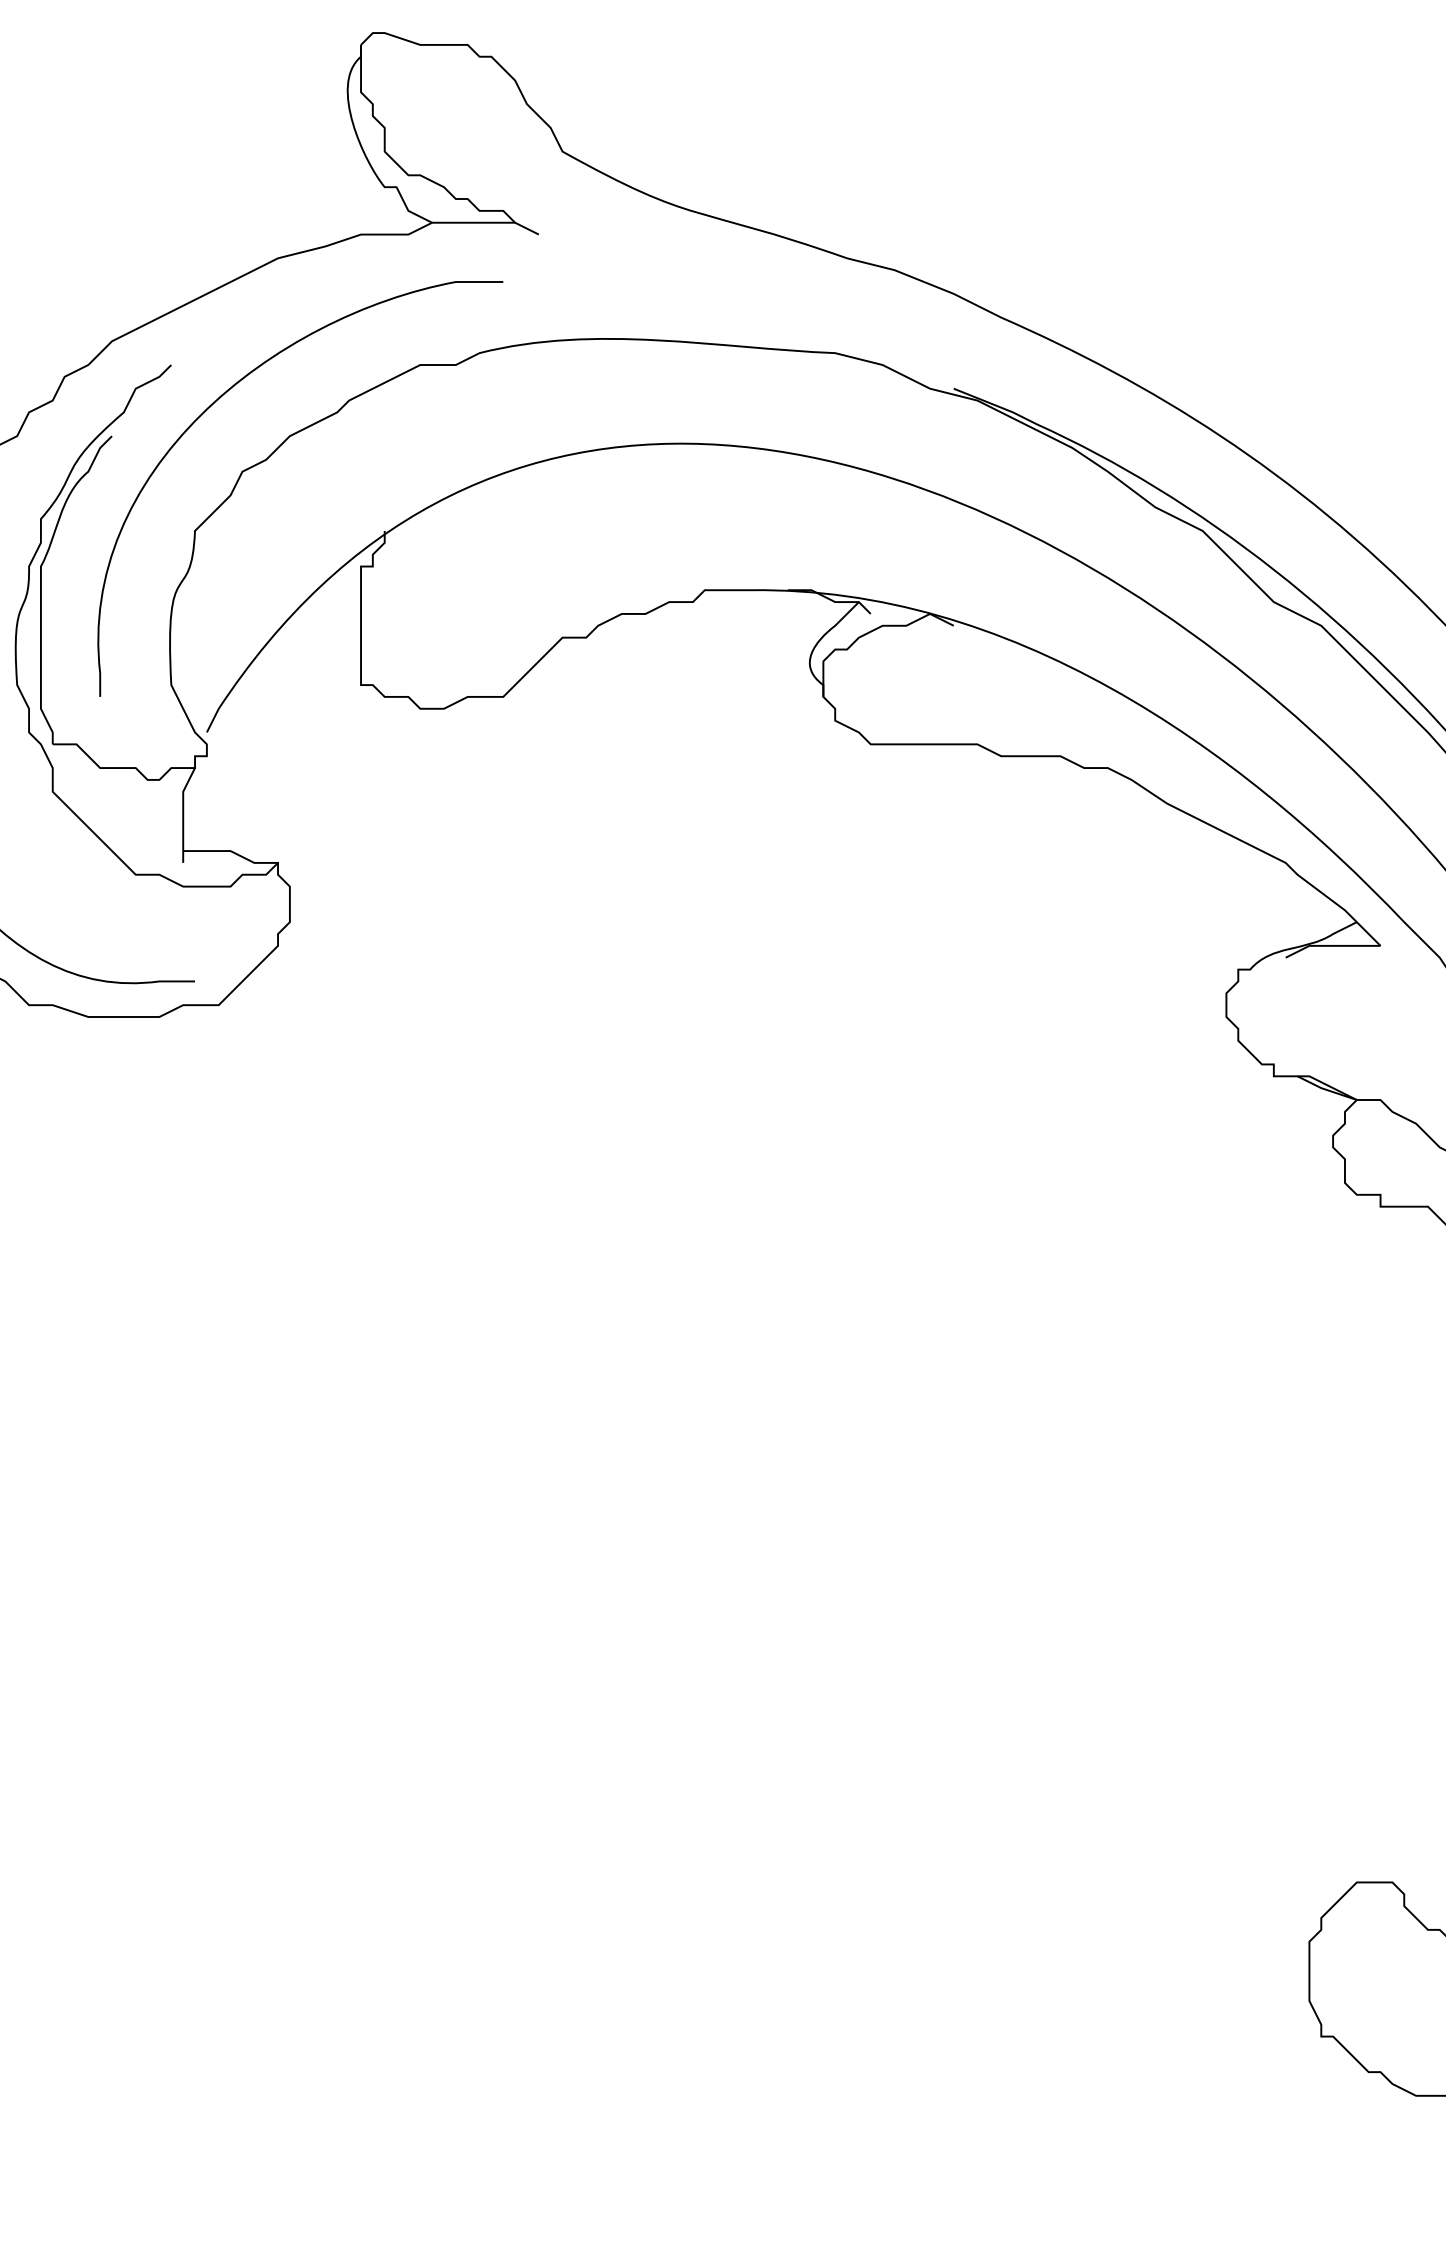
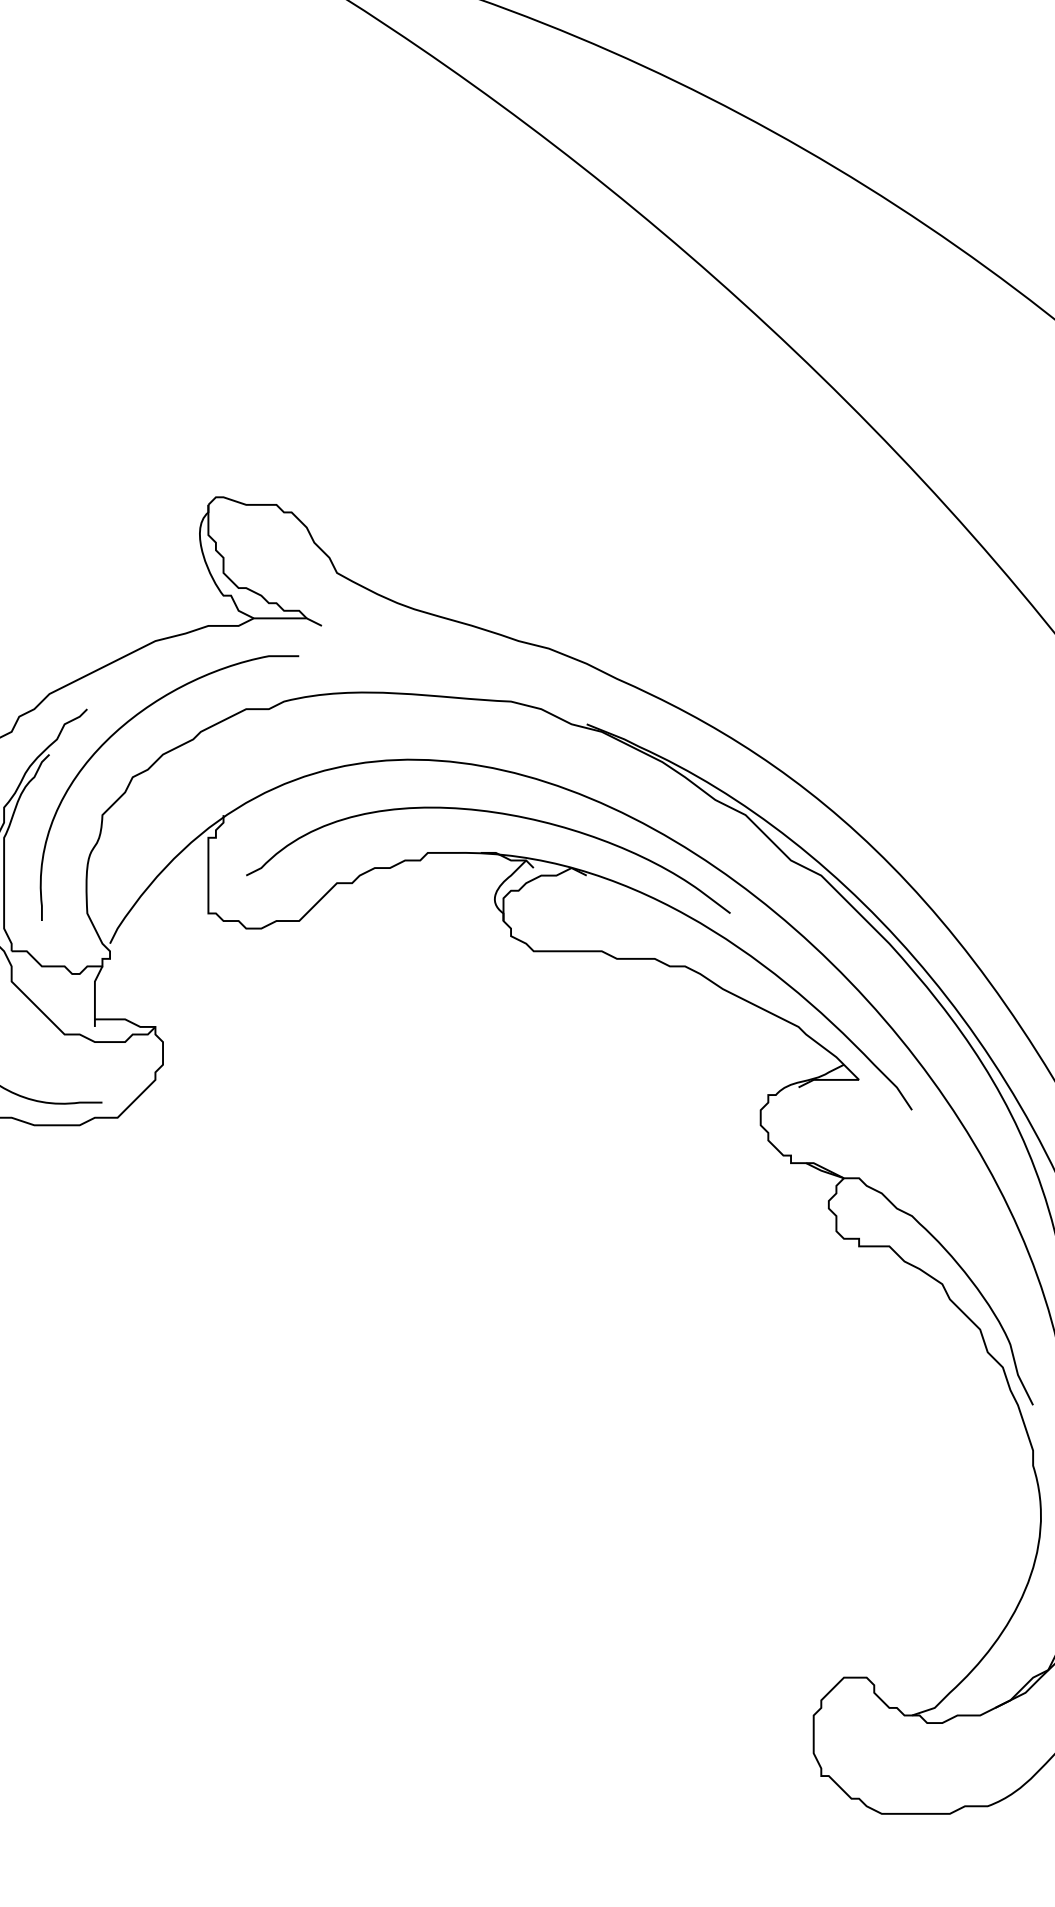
curve: (807, 528) -> (493, 813), added

